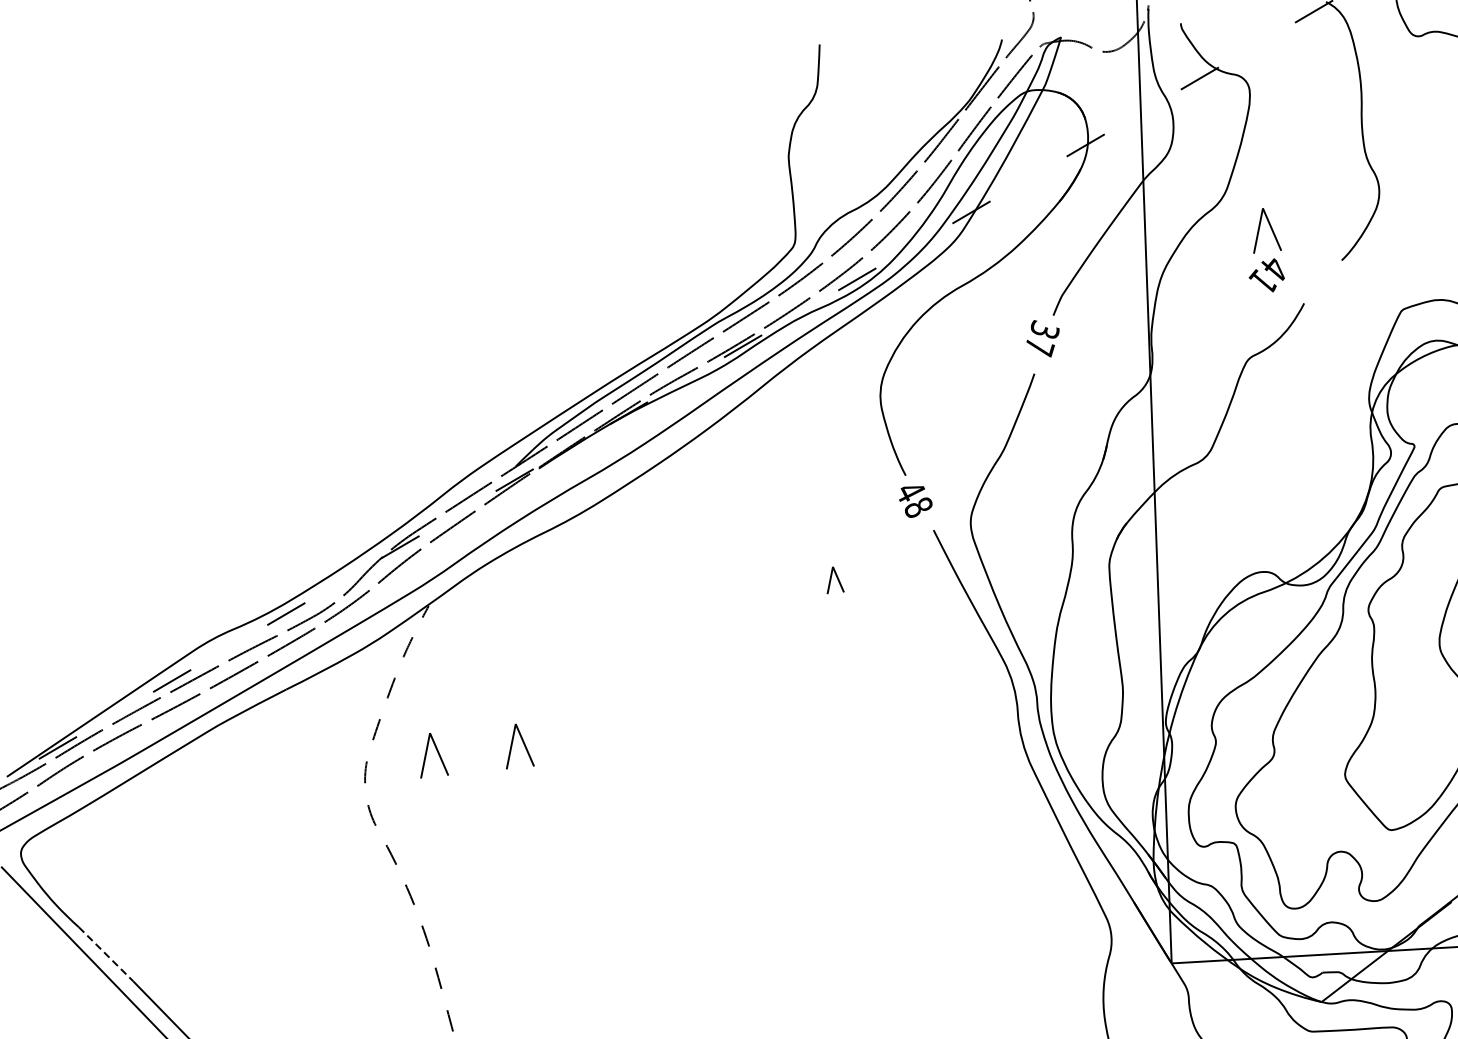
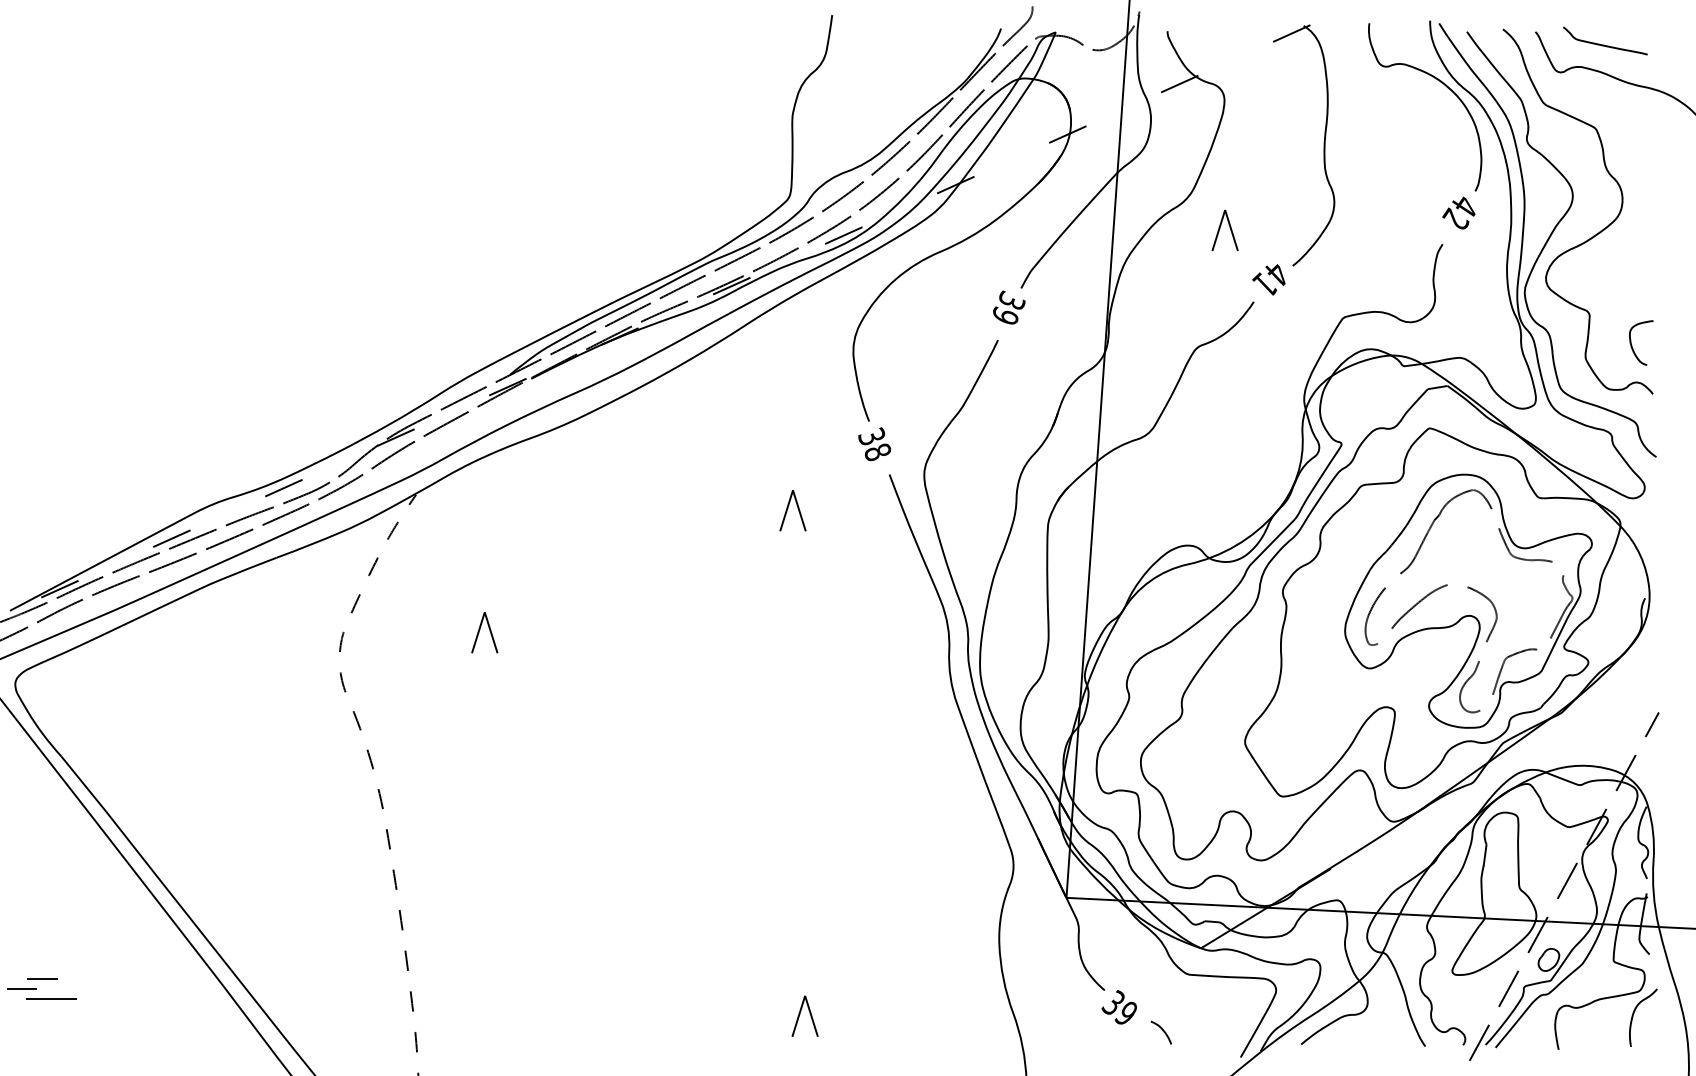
text: (1266, 275) -> (1268, 279), moved
text: (1040, 347) -> (1006, 316), 37 -> 39
text: (909, 491) -> (871, 436), 48 -> 38
part: (833, 579) -> (792, 510), size x1.67
part: (432, 754) -> (404, 632), removed
line: (106, 954) -> (84, 784), dashed -> solid

